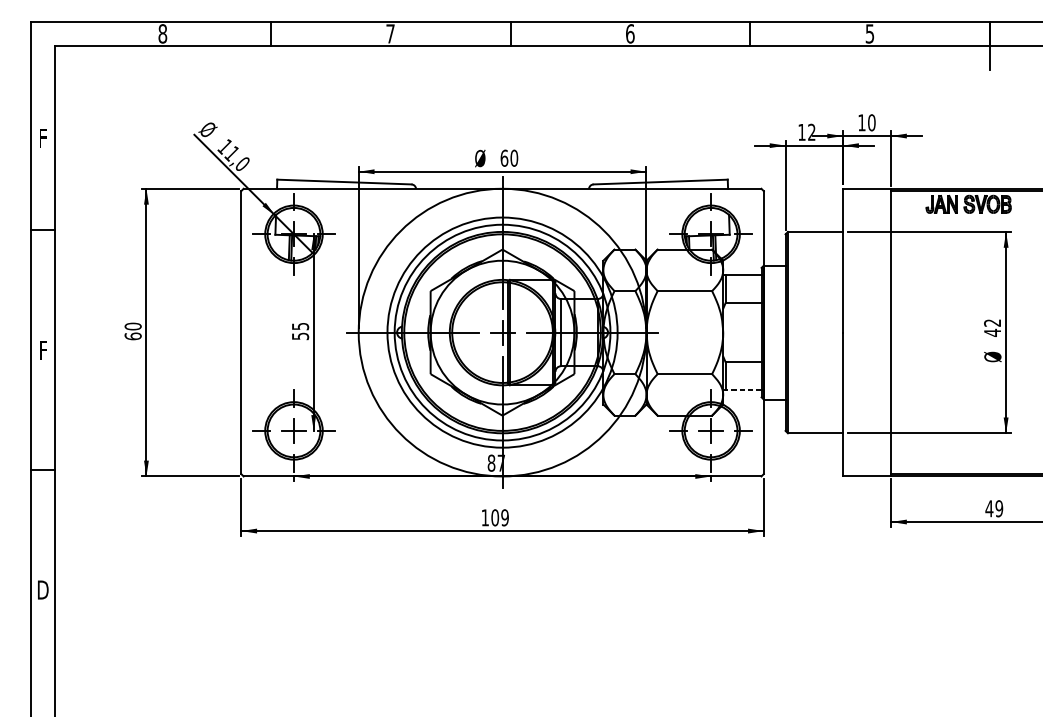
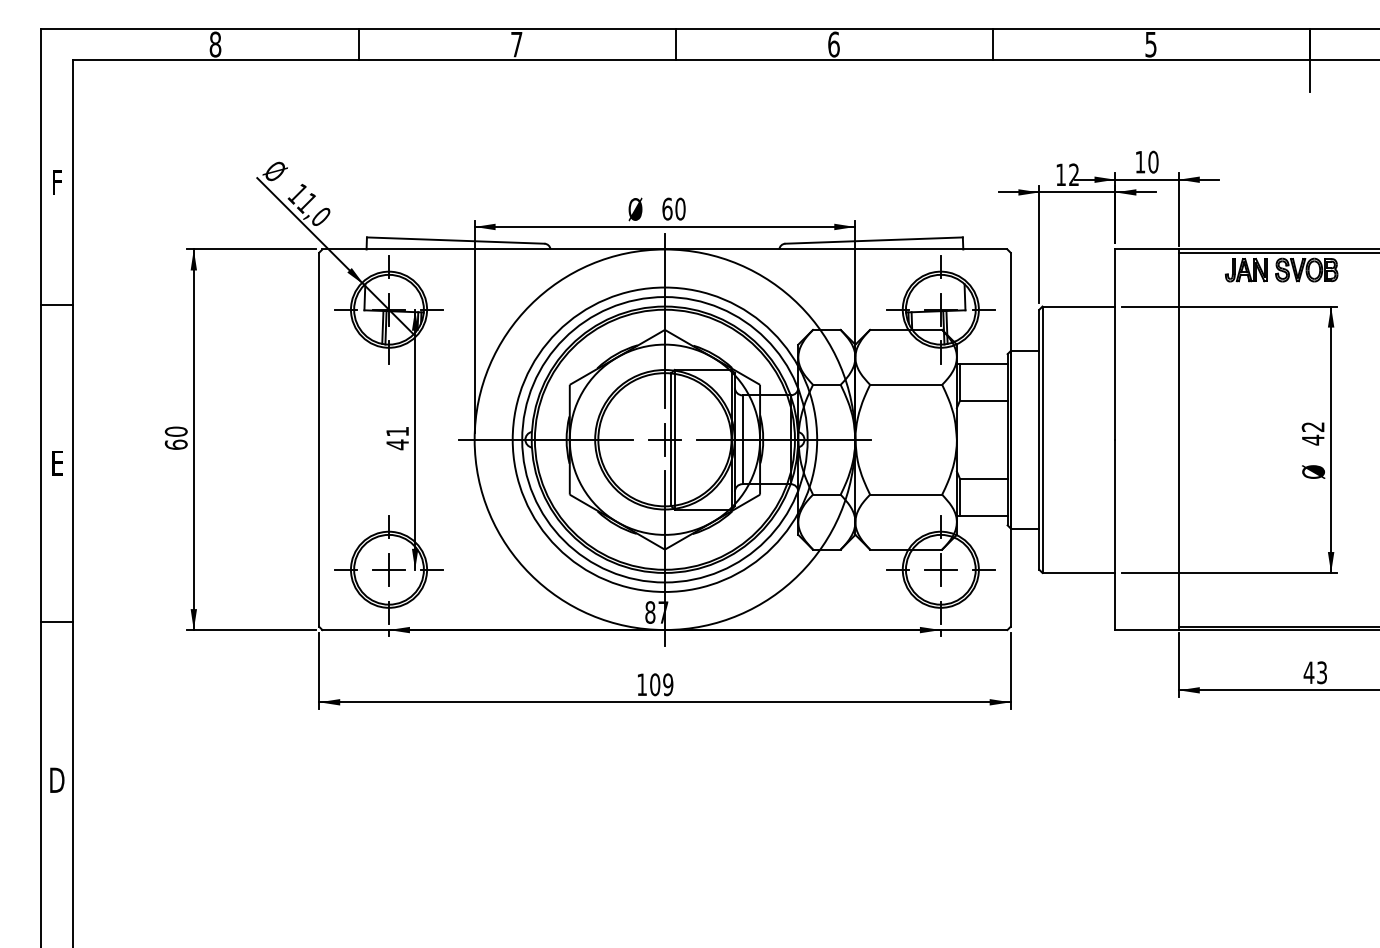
text: (300, 331) -> (397, 438), 55 -> 41
text: (43, 350) -> (57, 463), F -> E
line: (743, 389) -> (983, 515), dashed -> solid
text: (999, 508) -> (1322, 672), 49 -> 43

